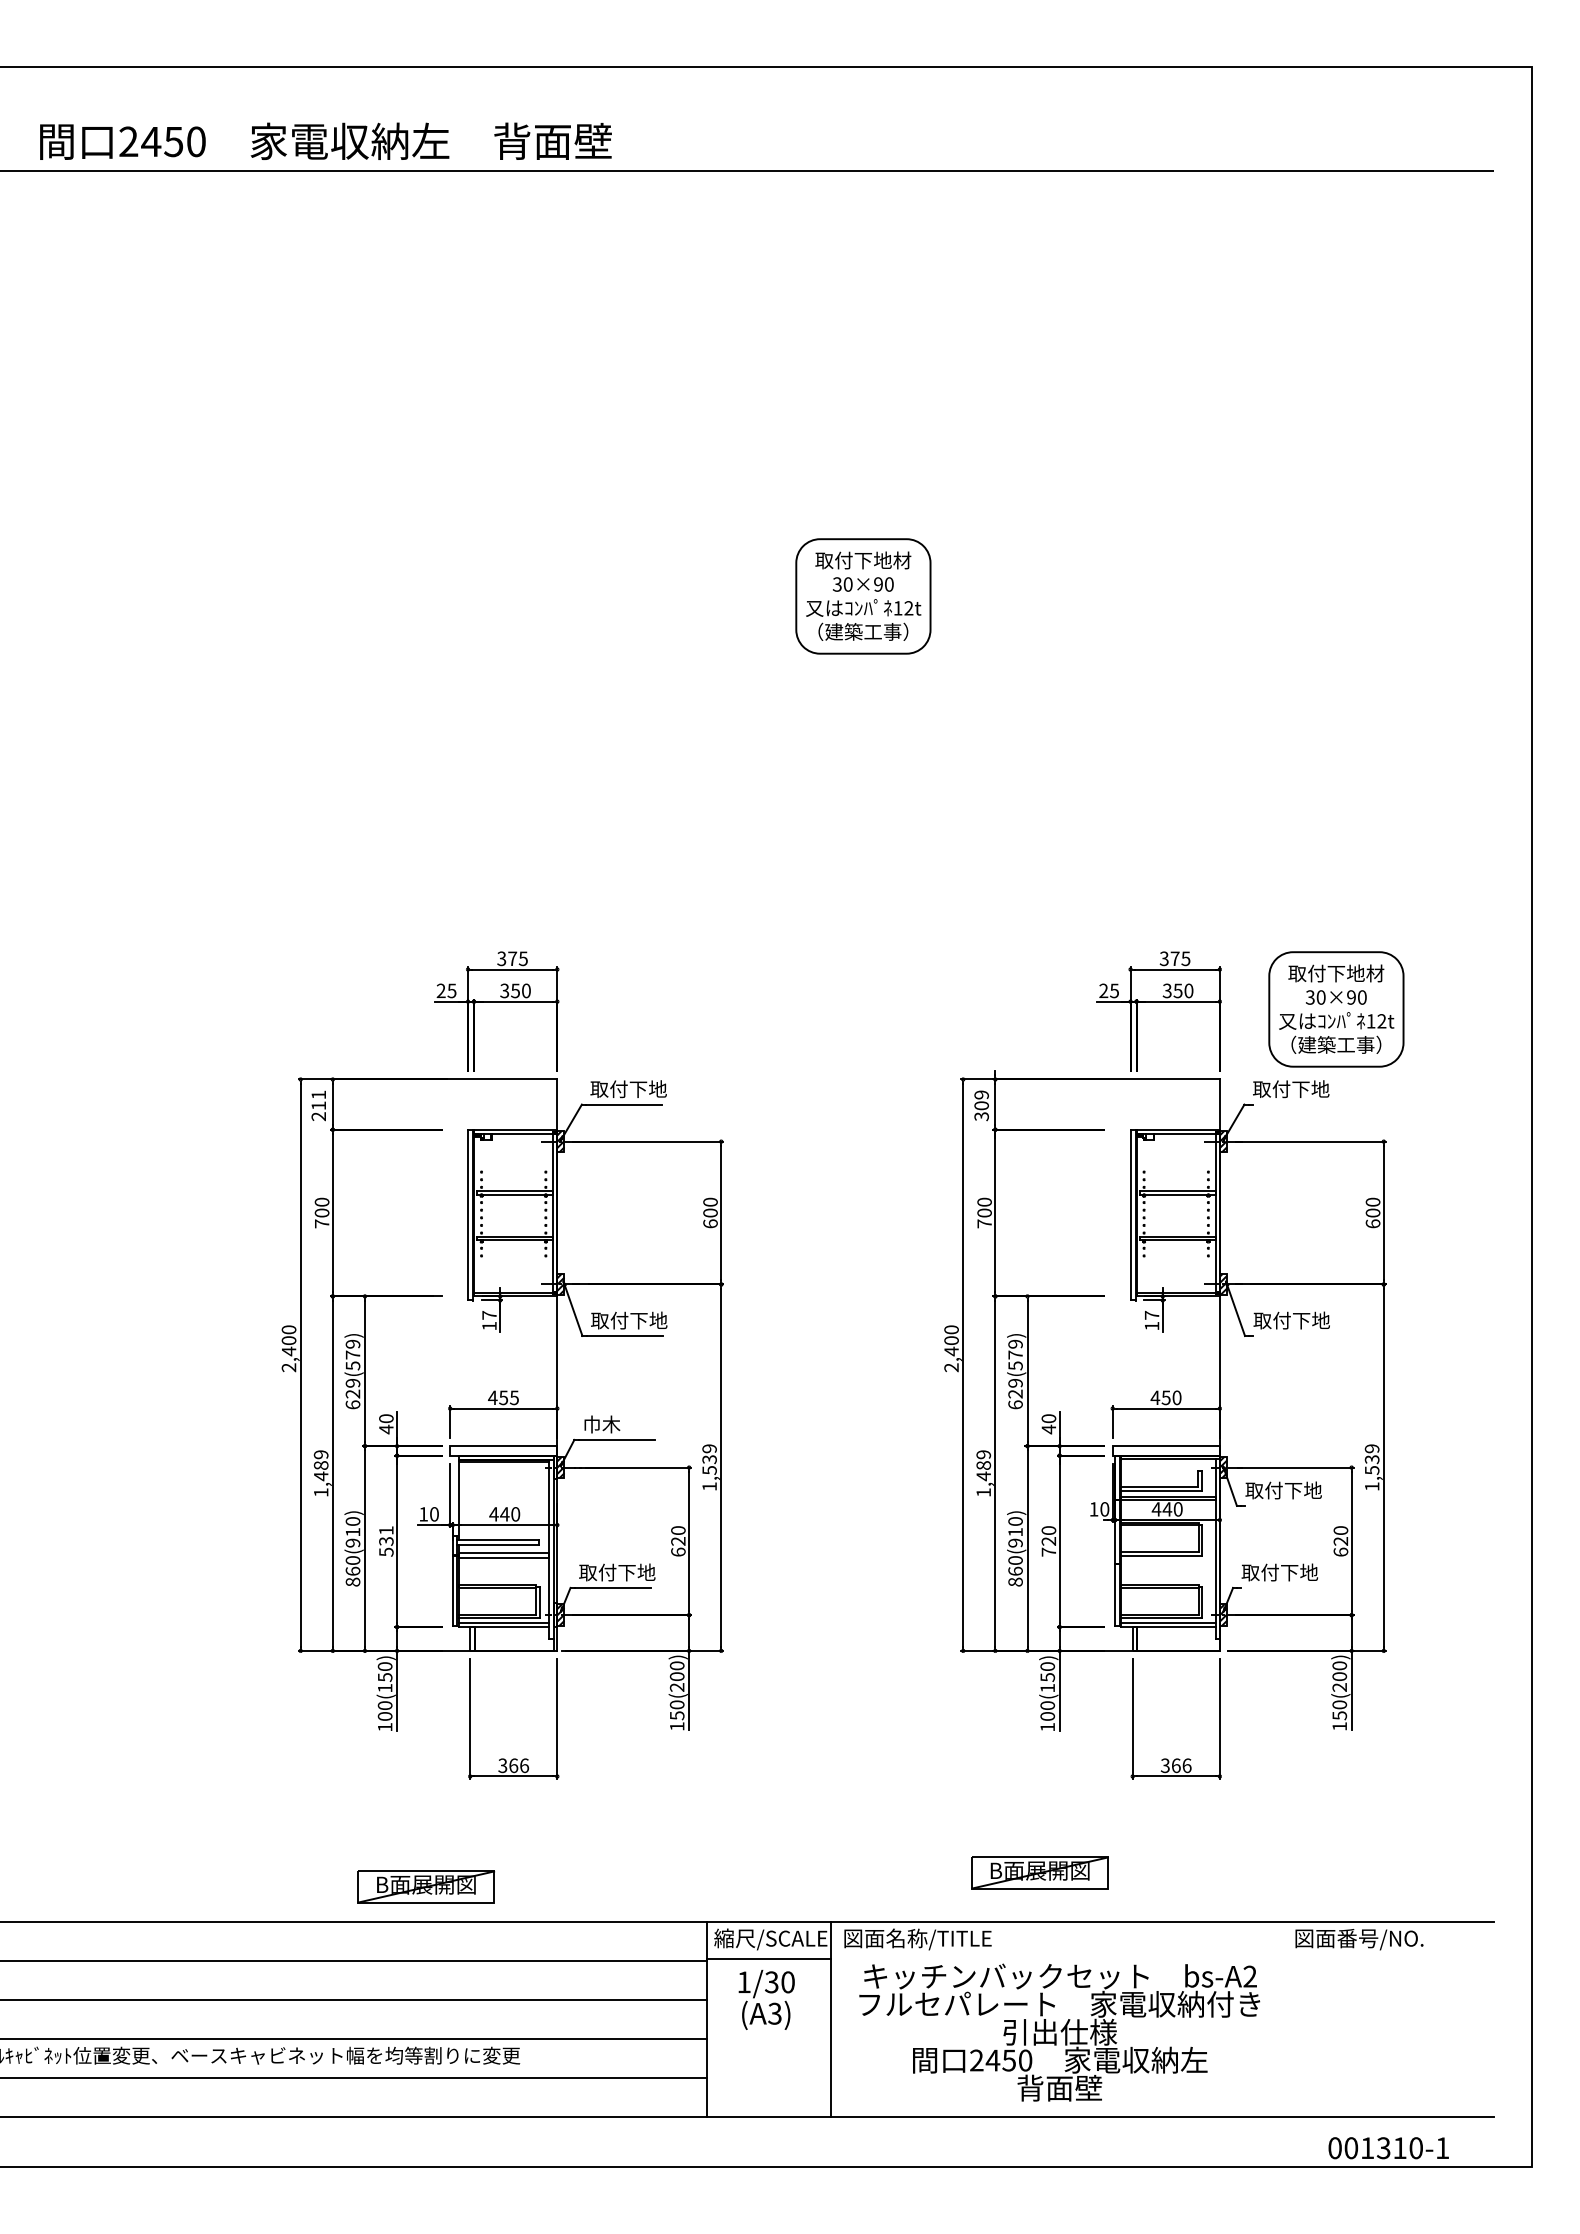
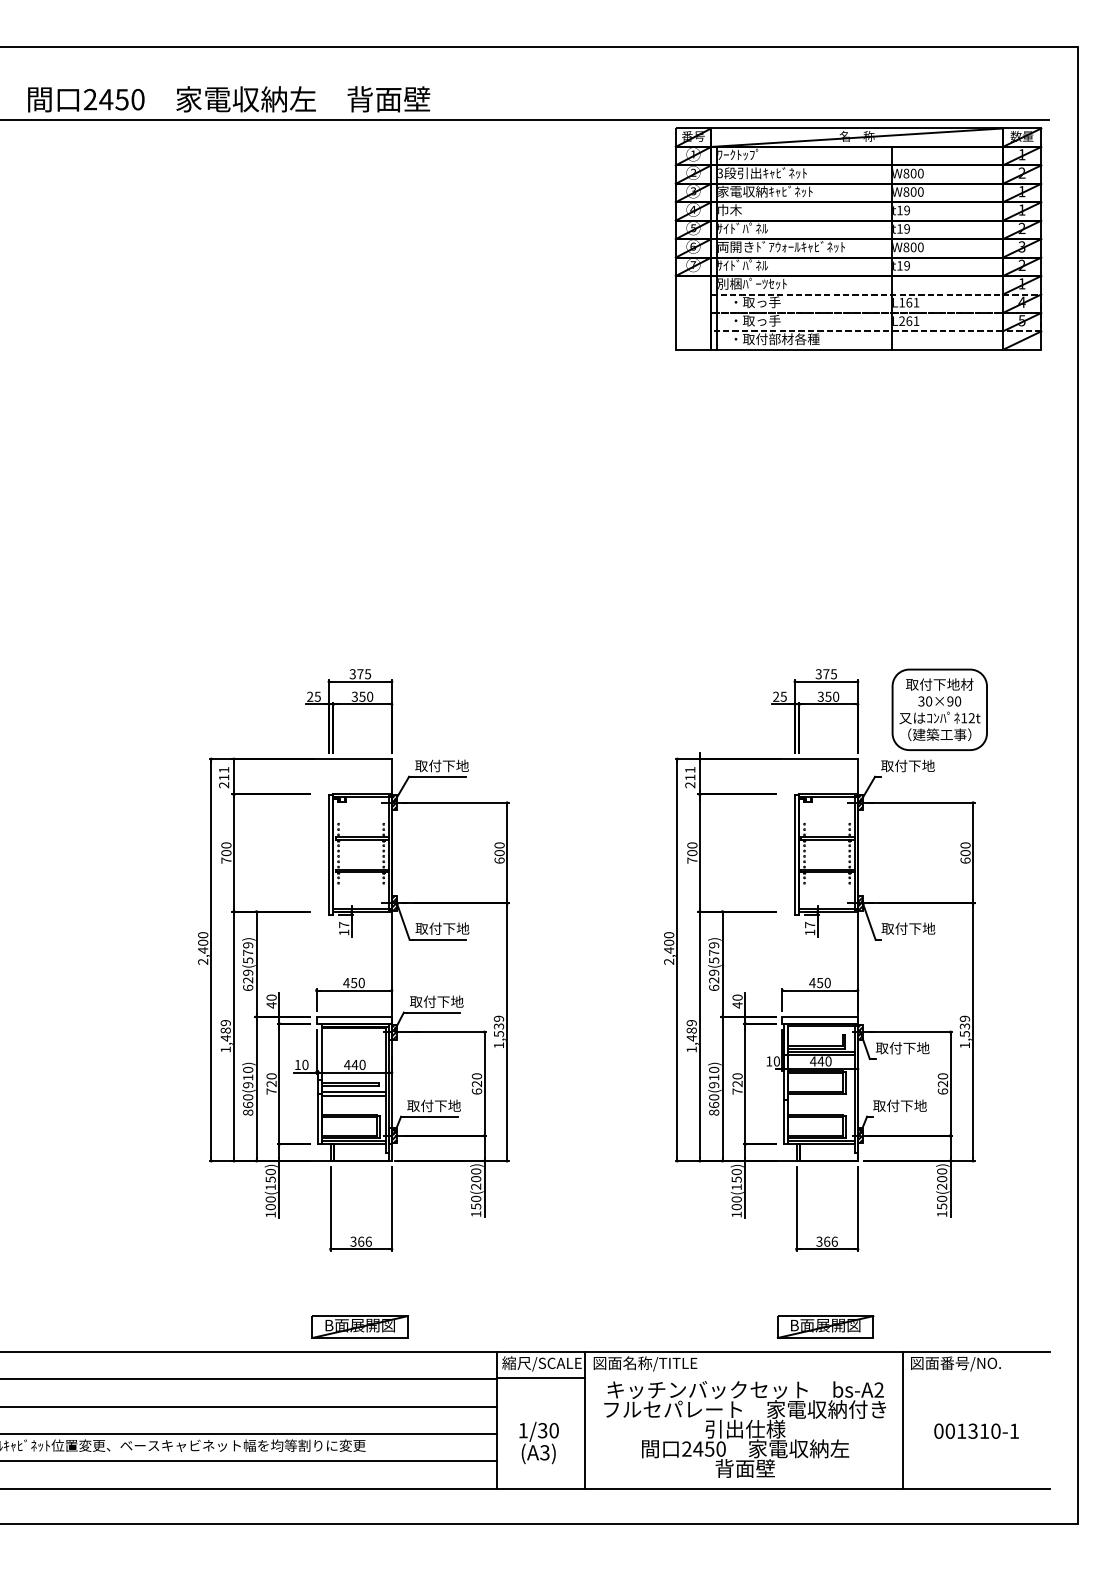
part: (1220, 339) -> (858, 238), added
part: (863, 596) -> (607, 419), removed
text: (981, 1105) -> (690, 777), 309 -> 211
text: (513, 1397) -> (361, 982), 455 -> 450
text: (621, 1424) -> (436, 1001), 巾木 -> 取付下地
text: (386, 1541) -> (271, 1084), 531 -> 720
part: (1039, 1872) -> (825, 1326), moved
part: (425, 1886) -> (359, 1326), moved
text: (766, 1999) -> (538, 1442), moved
line: (1284, 2019) -> (903, 1420), added
text: (1388, 2148) -> (976, 1431), moved

